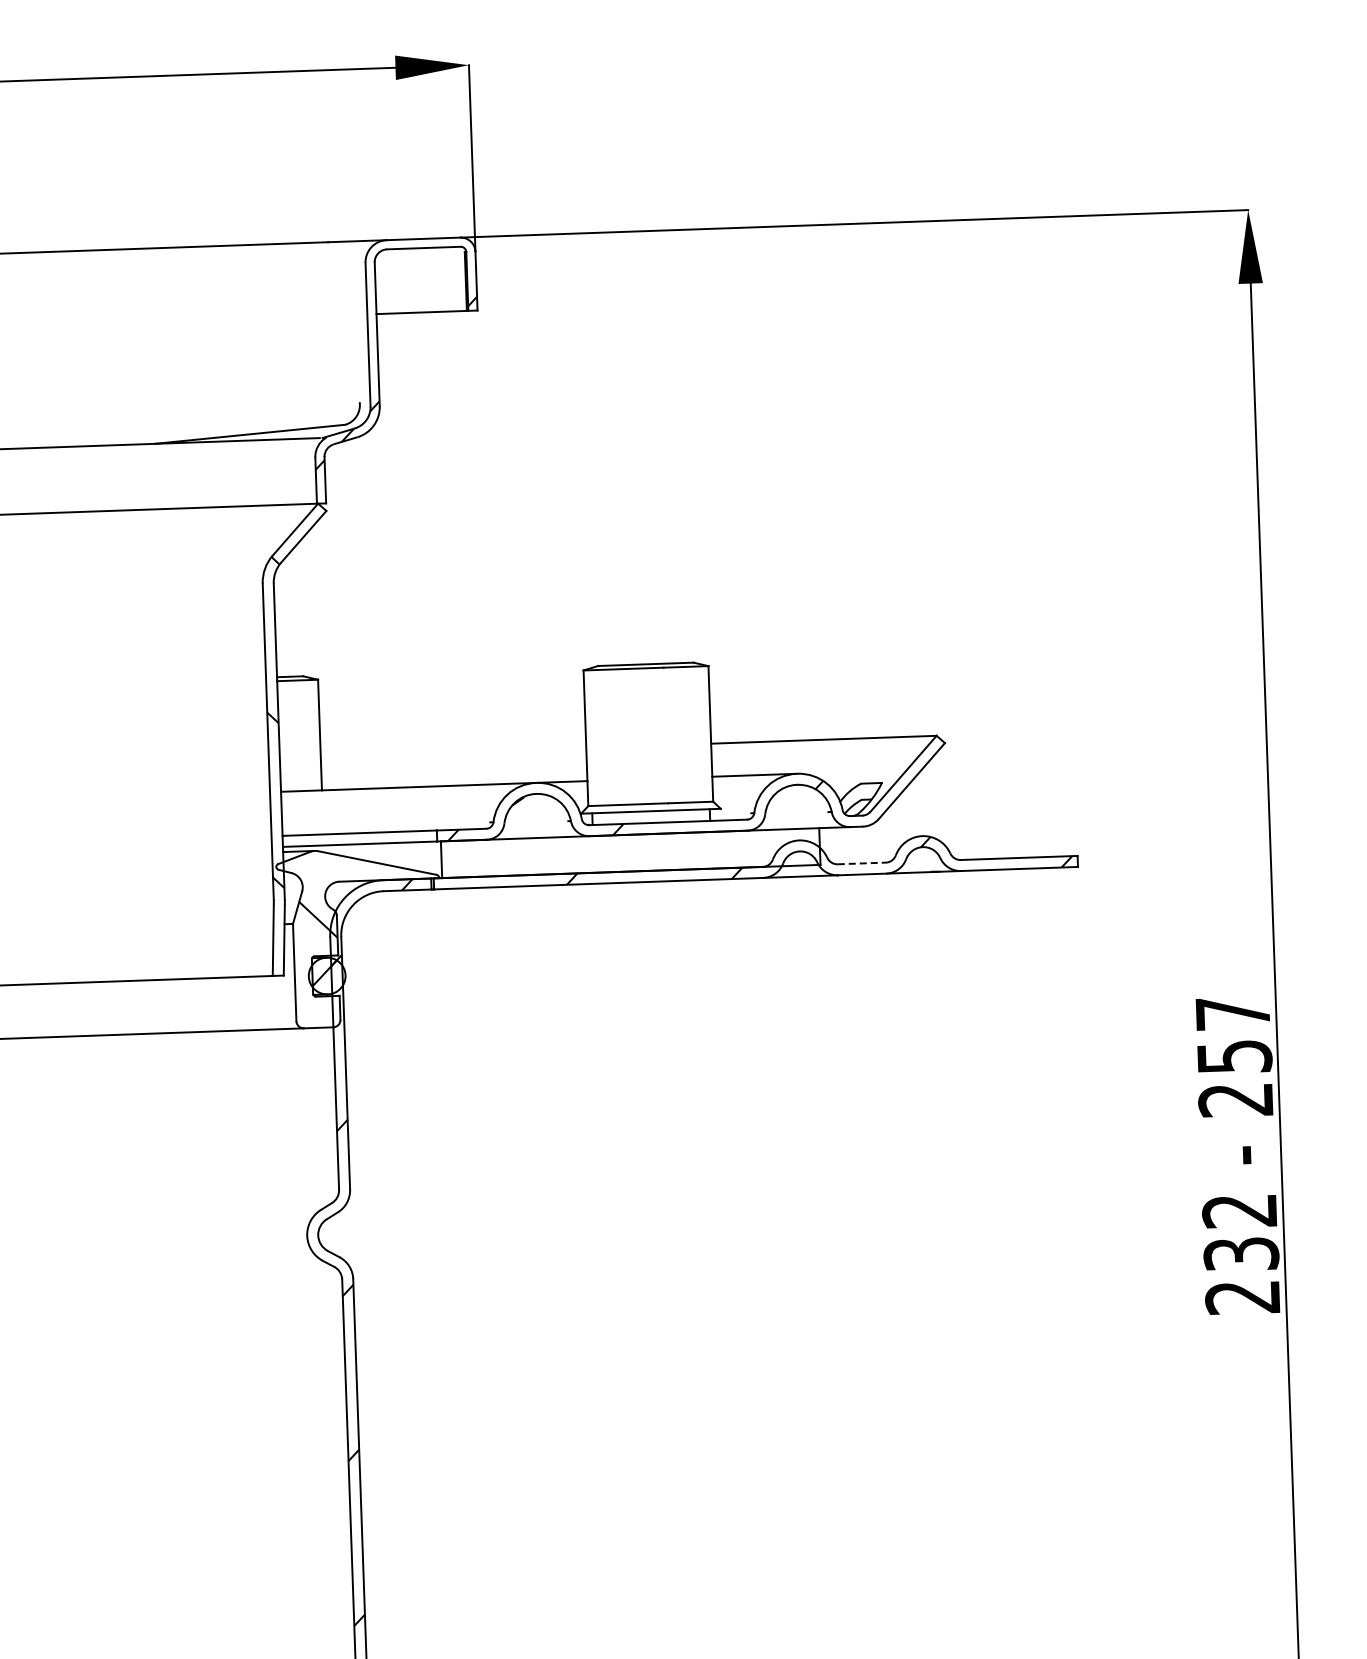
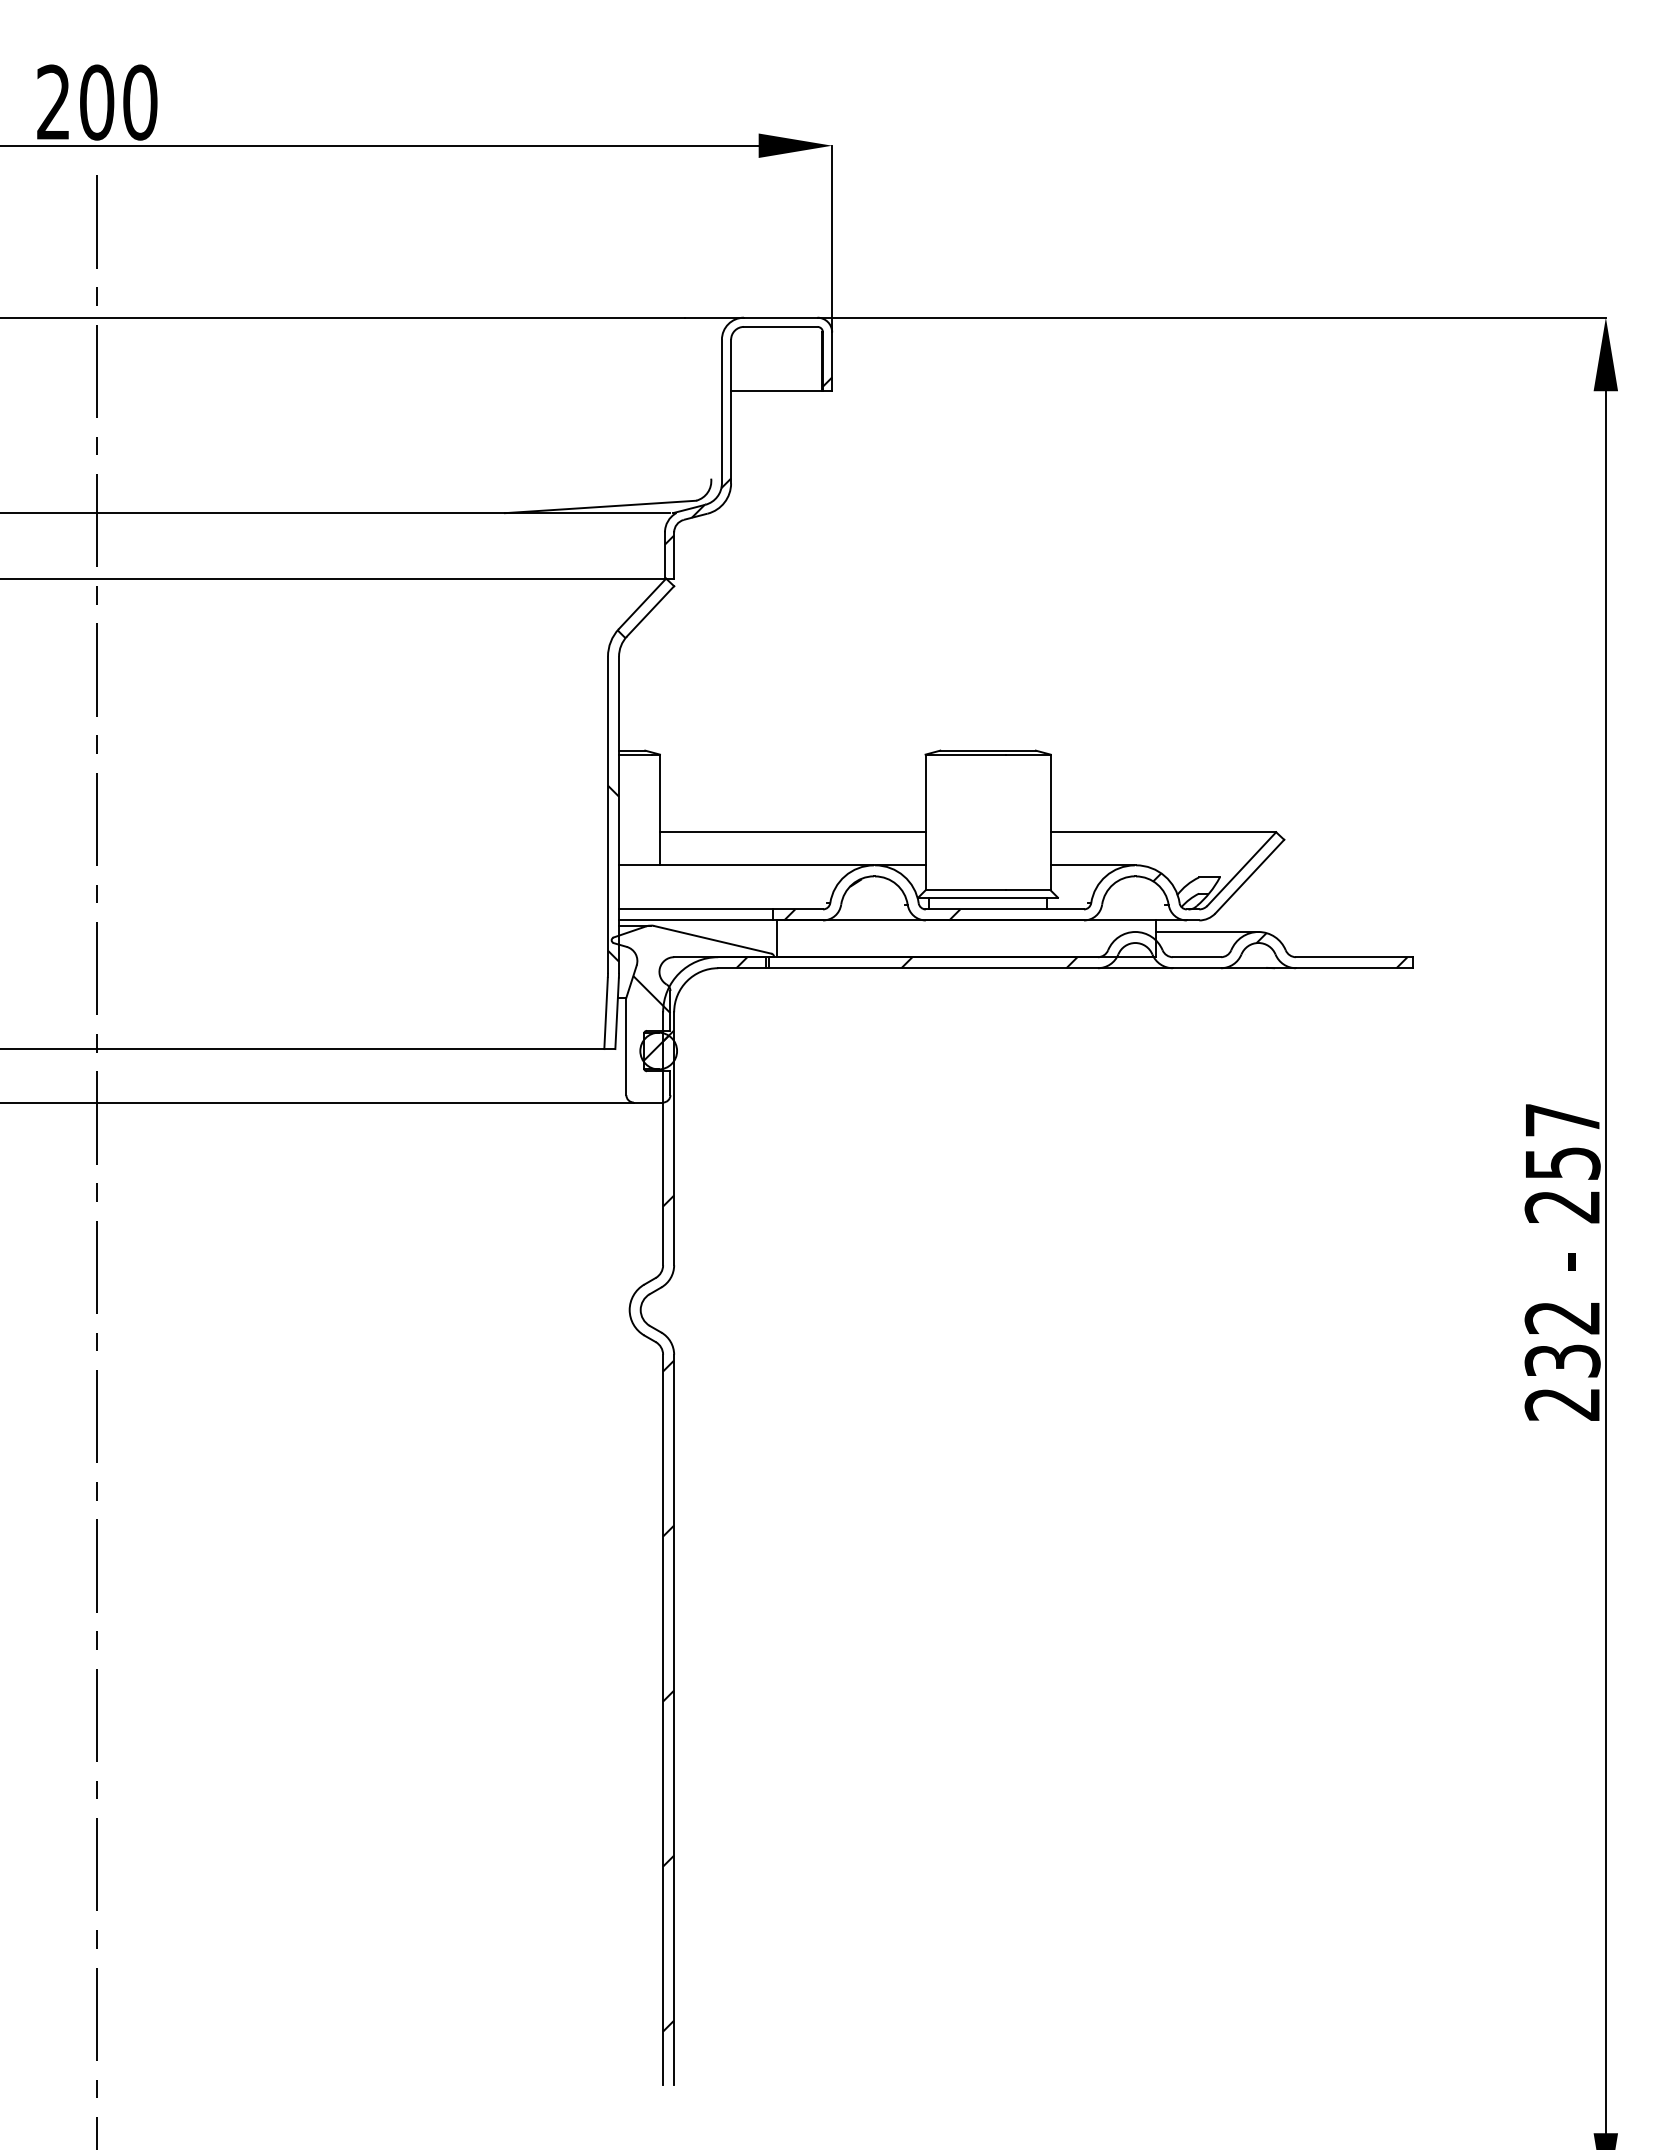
line: (453, 752) -> (792, 832), added
line: (870, 837) -> (1206, 931), added
line: (862, 863) -> (1197, 957), dashed -> solid

